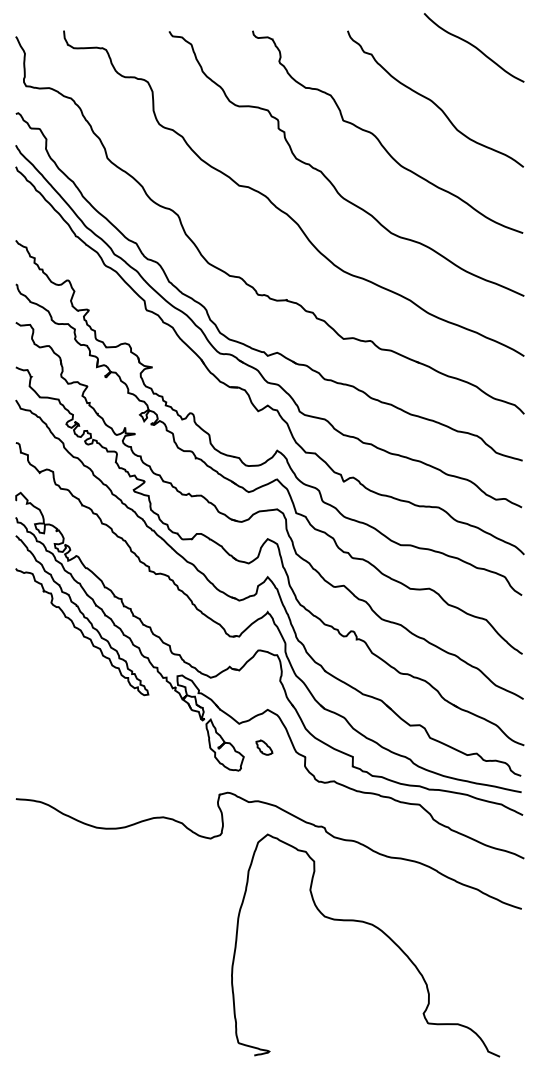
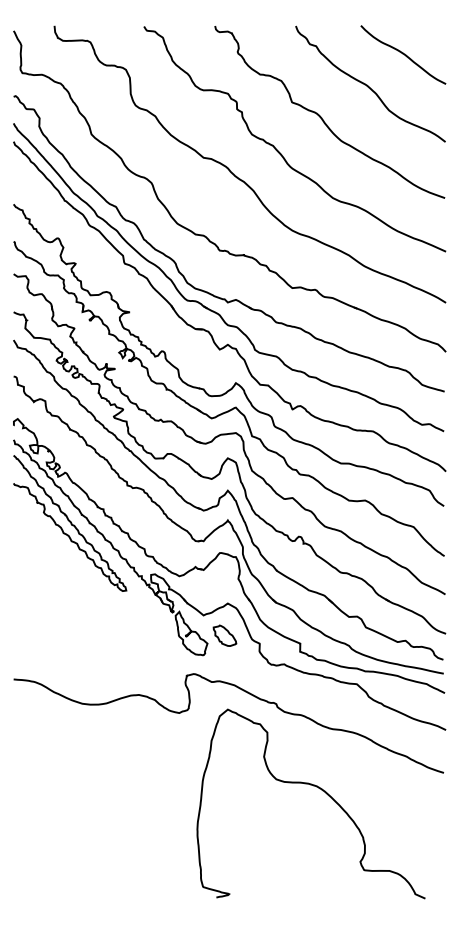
curve: (473, 47) -> (402, 54), moved
part: (264, 747) -> (225, 635), size x1.67

